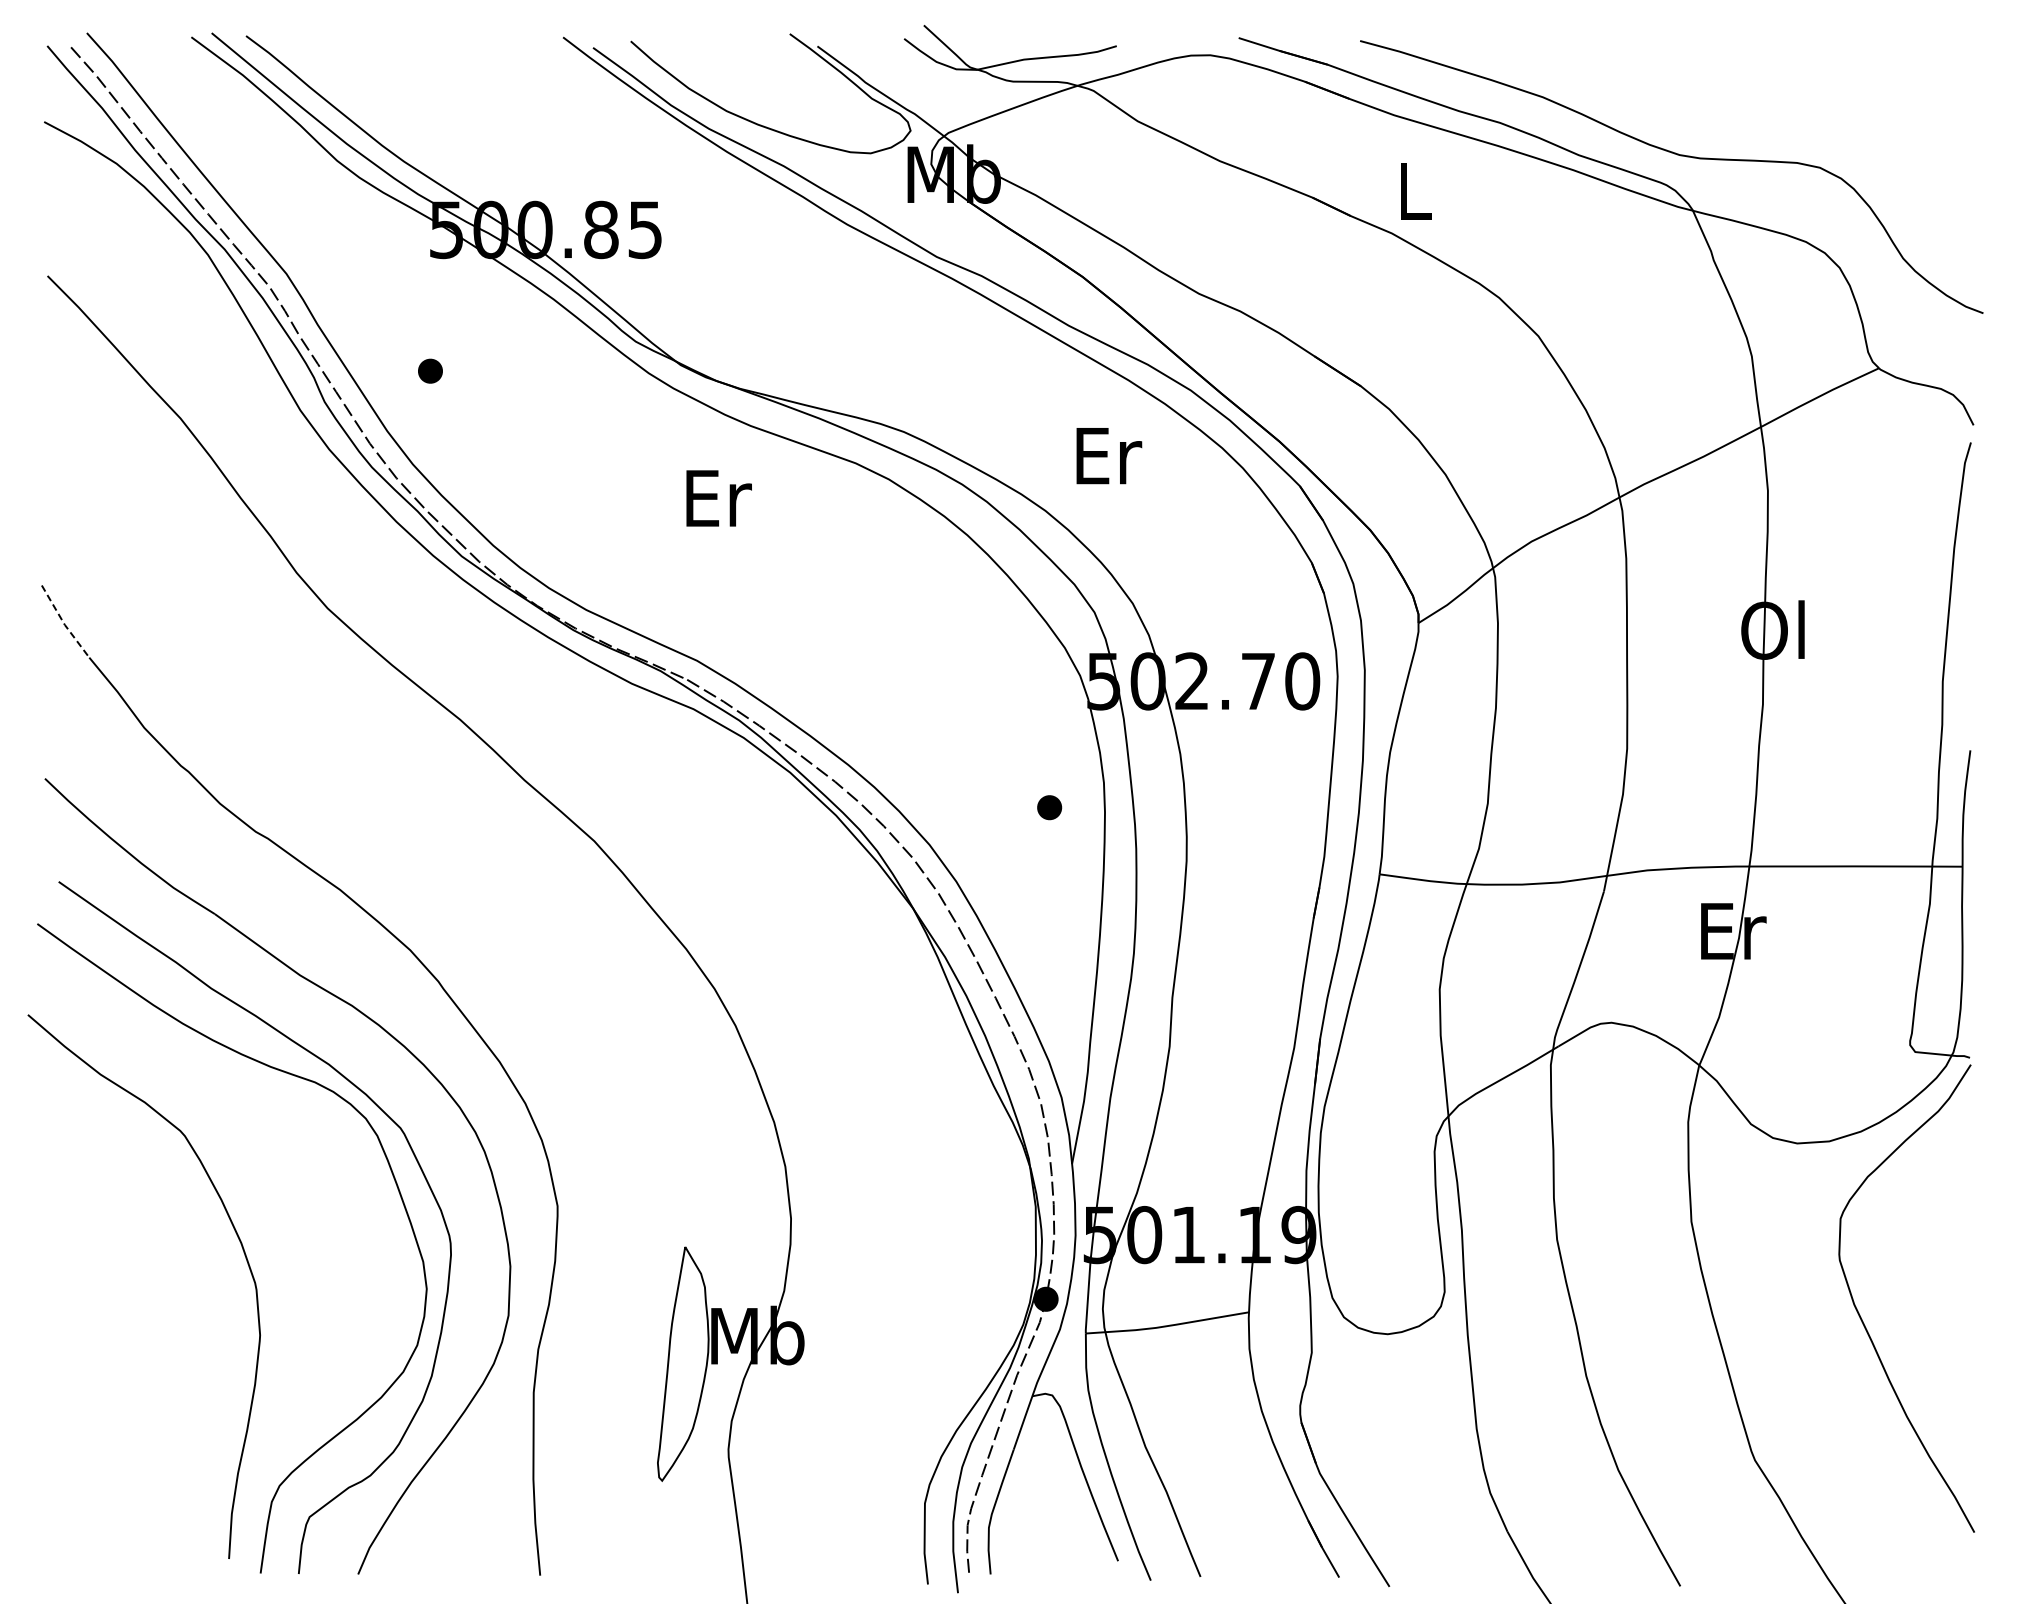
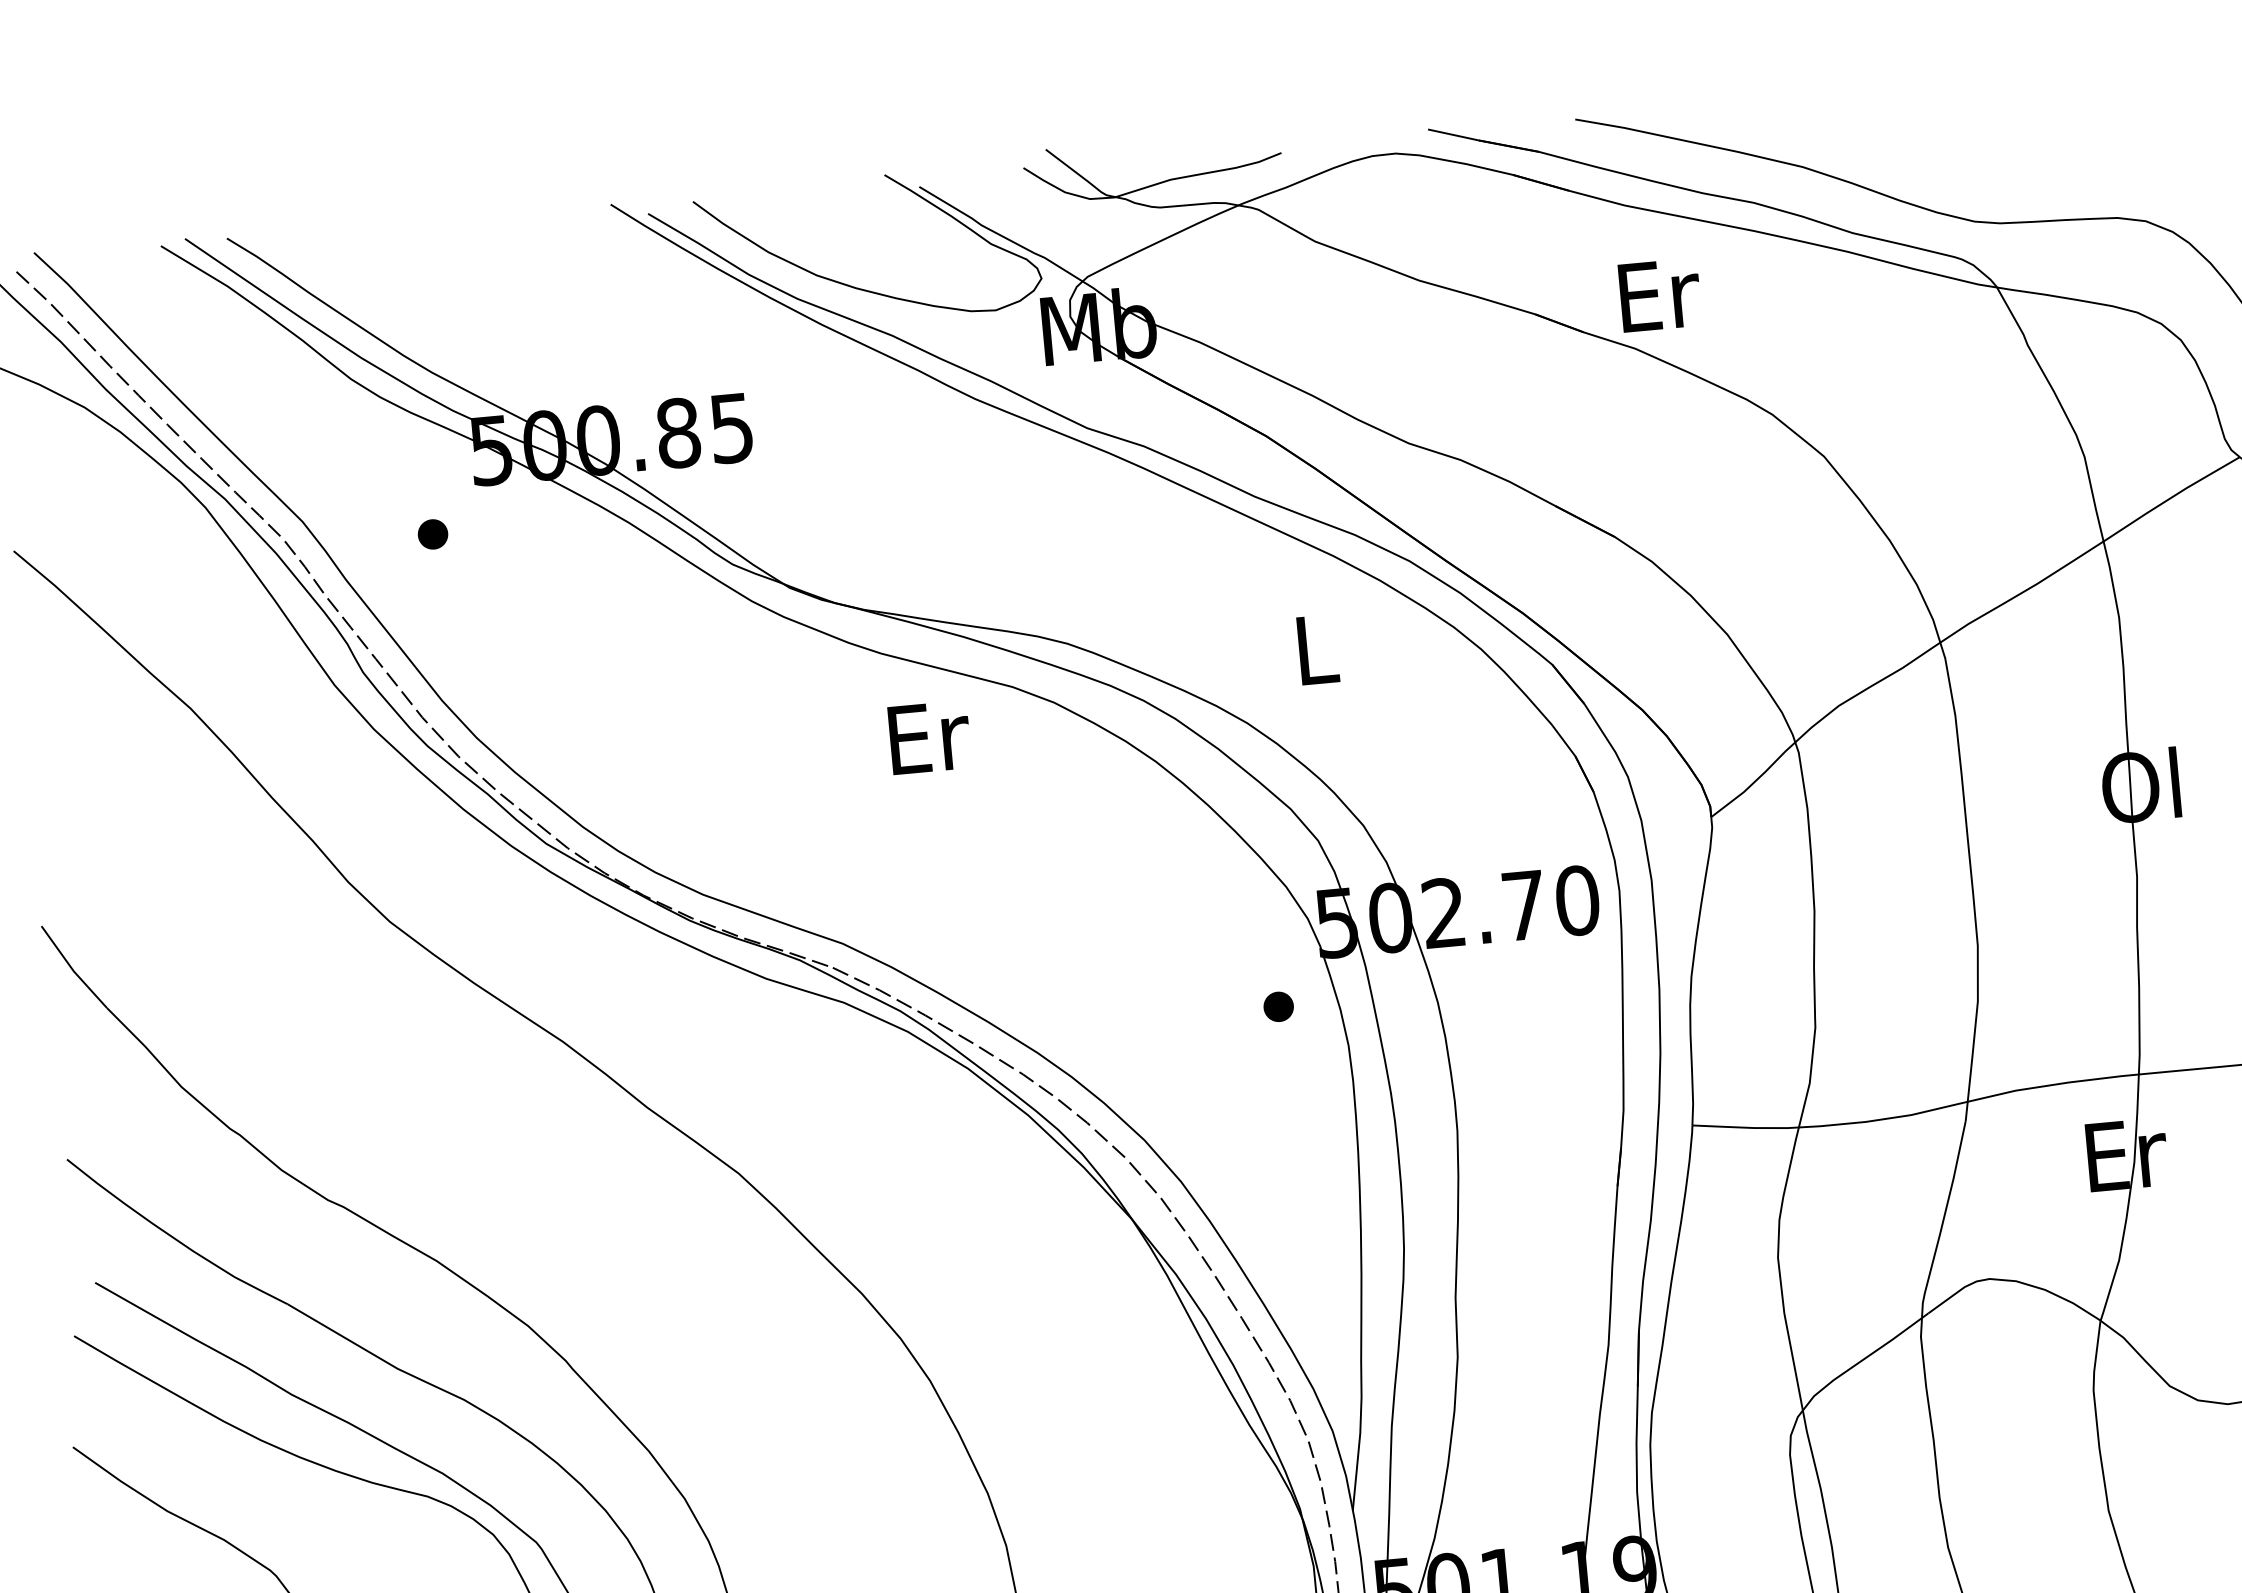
text: (1416, 191) -> (1660, 295), L -> Er
part: (430, 370) -> (432, 533), moved
text: (1109, 456) -> (1318, 650), Er -> L
text: (718, 498) -> (929, 737), moved
line: (63, 623) -> (71, 969), dashed -> solid
part: (1049, 807) -> (1278, 1006), moved

